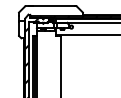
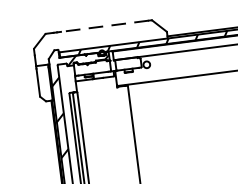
line: (53, 6) -> (104, 26), solid -> dashed

